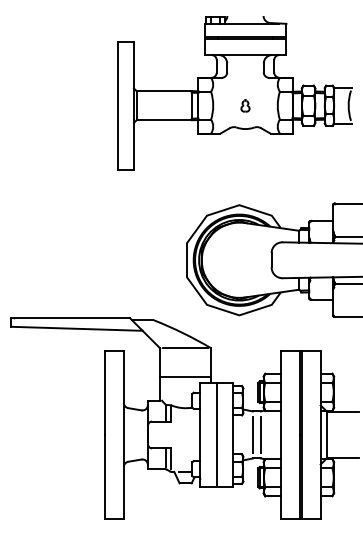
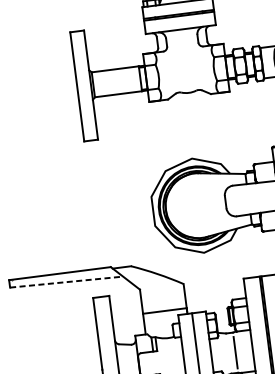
part: (245, 105) -> (186, 72), removed
line: (76, 328) -> (66, 281), solid -> dashed
line: (185, 348) -> (161, 287), removed
line: (252, 434) -> (228, 353), removed

